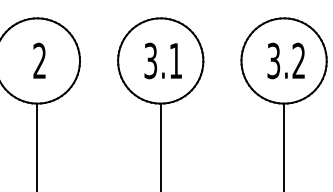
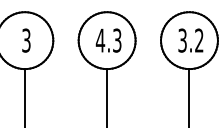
text: (39, 60) -> (26, 40), 2 -> 3
text: (162, 60) -> (108, 40), 3.1 -> 4.3

